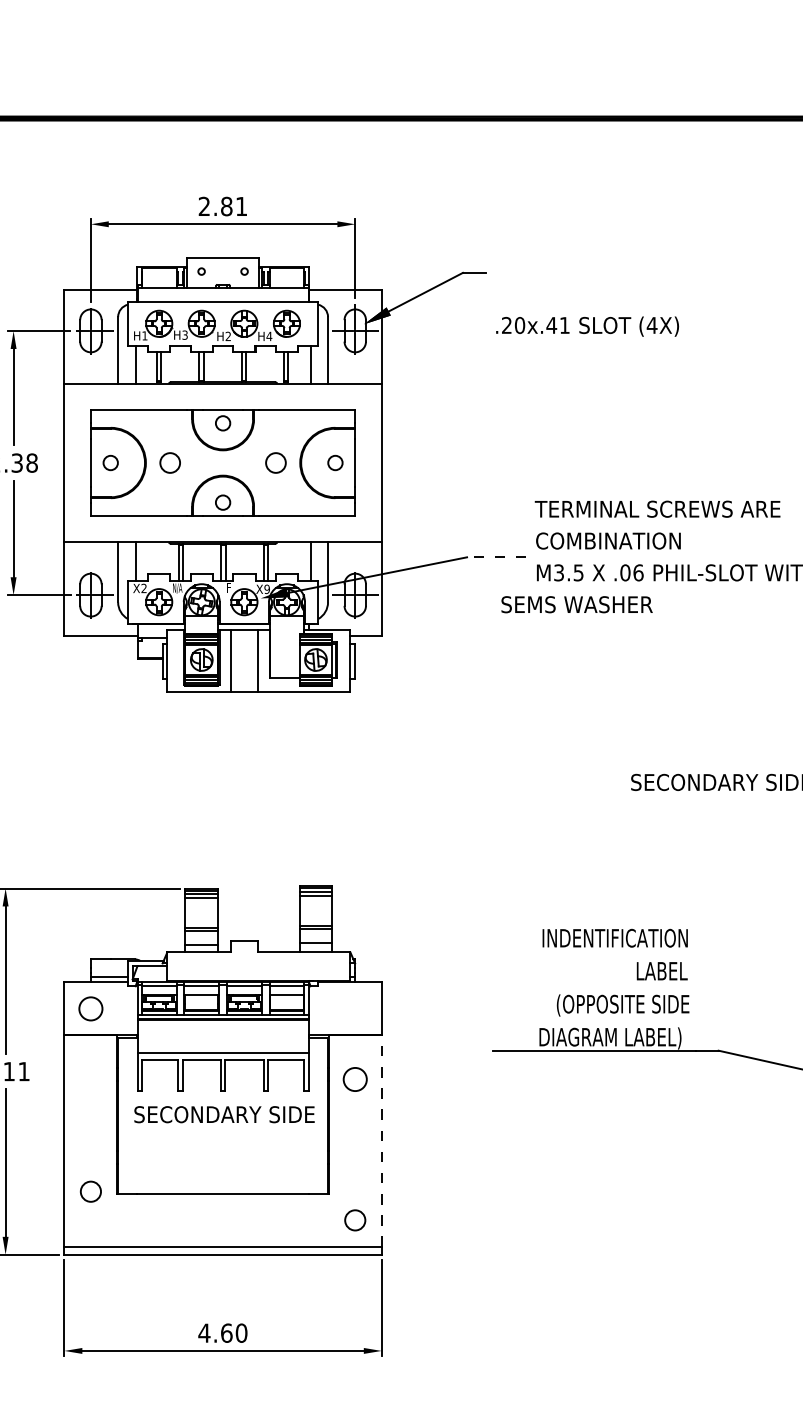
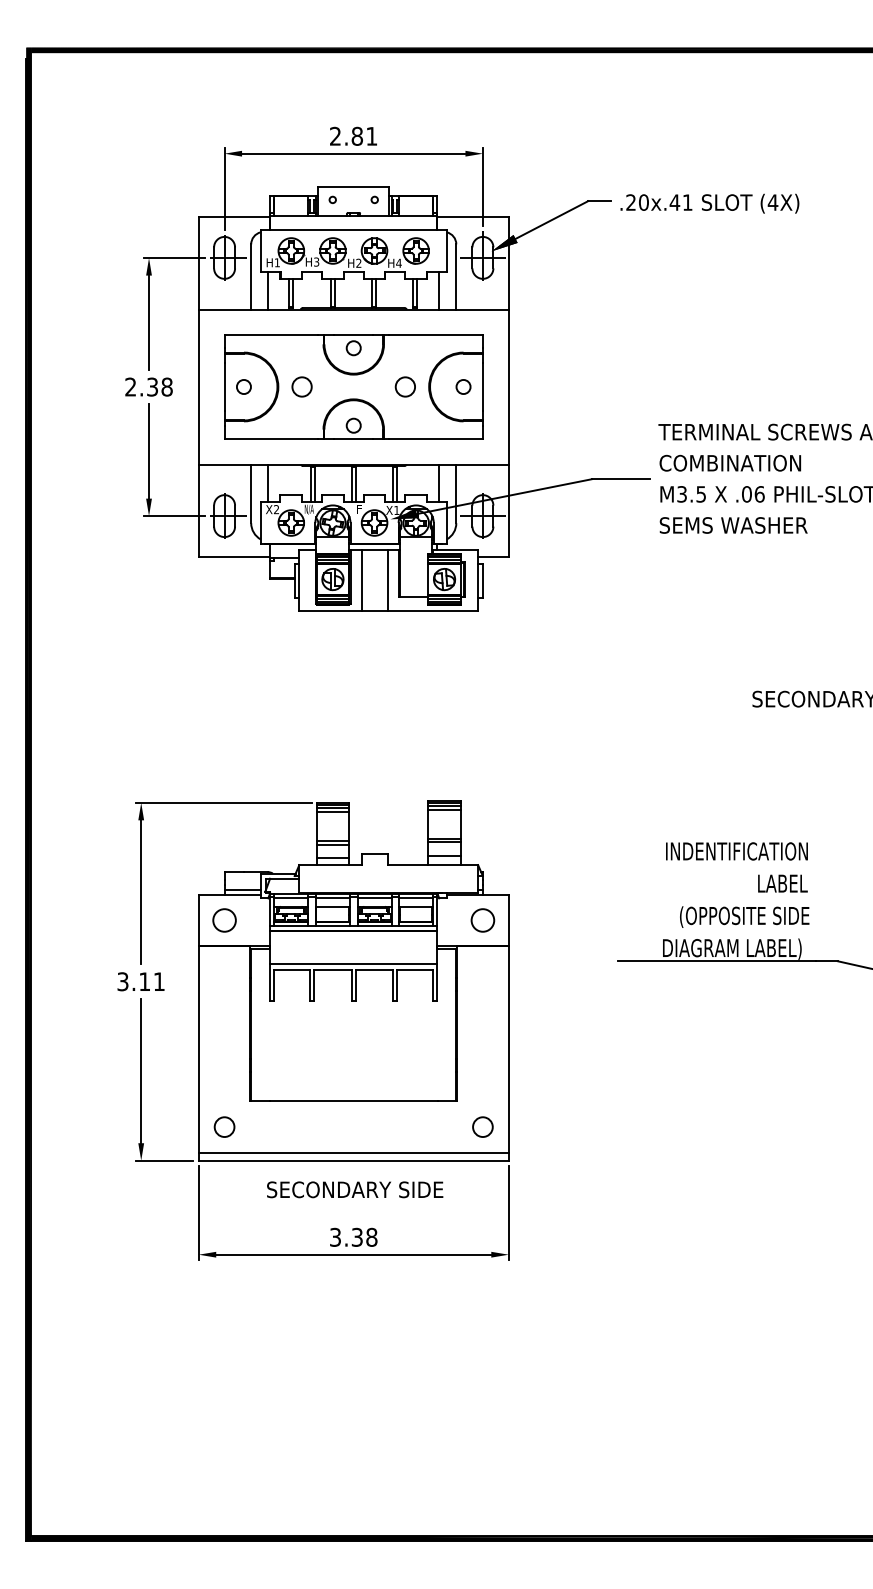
text: (587, 326) -> (709, 203), moved
line: (496, 557) -> (620, 479), dashed -> solid
text: (266, 589) -> (396, 510), X9 -> X1
text: (576, 604) -> (733, 525), moved
circle: (354, 1079) -> (482, 920), moved
text: (224, 1114) -> (355, 1189), moved
line: (381, 1140) -> (508, 1049), dashed -> solid
circle: (90, 1191) -> (224, 1126), moved
text: (222, 1332) -> (353, 1236), 4.60 -> 3.38

